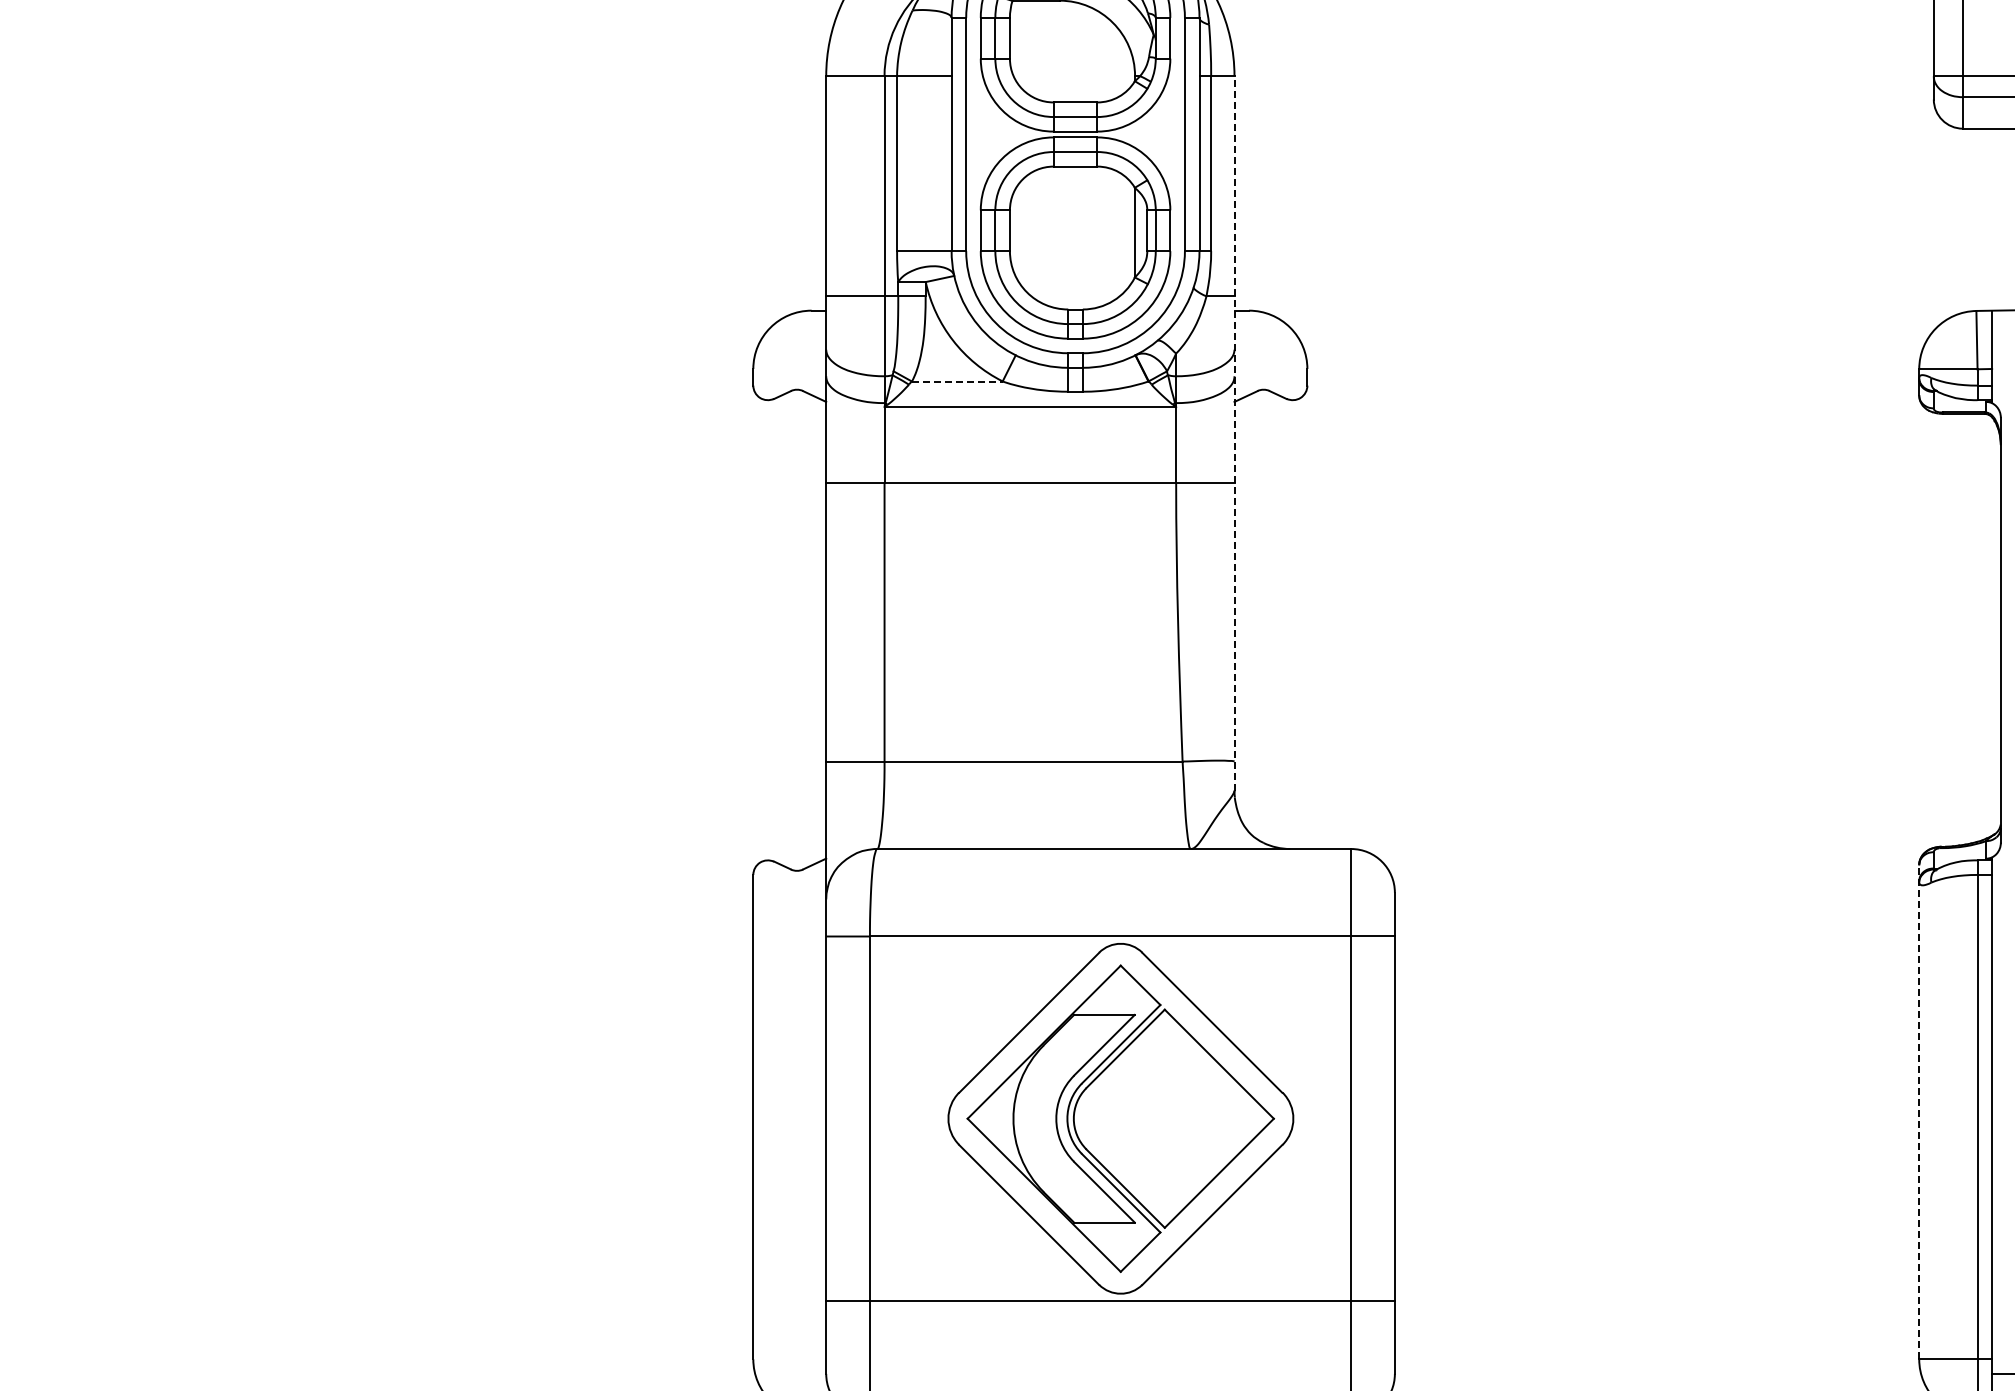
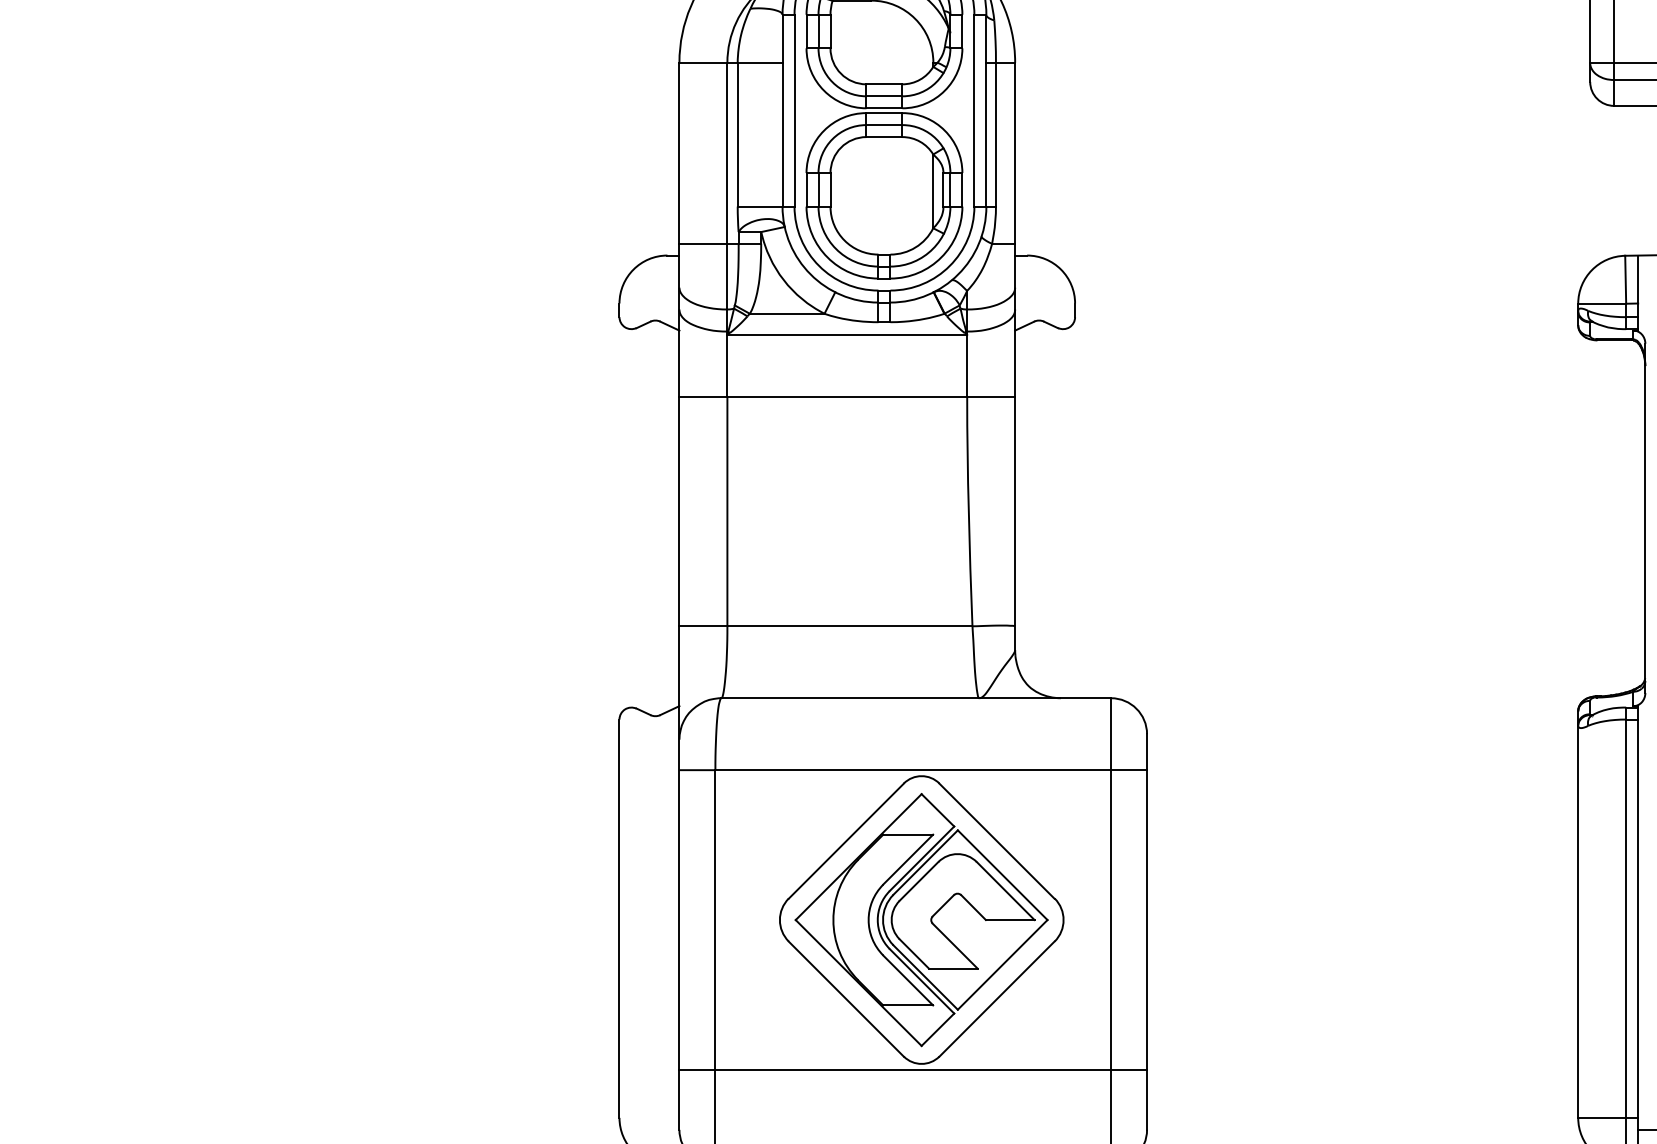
line: (957, 381) -> (787, 313), dashed -> solid
line: (1234, 432) -> (1015, 355), dashed -> solid
part: (1178, 1099) -> (969, 904), added
line: (1919, 1111) -> (1578, 914), dashed -> solid

